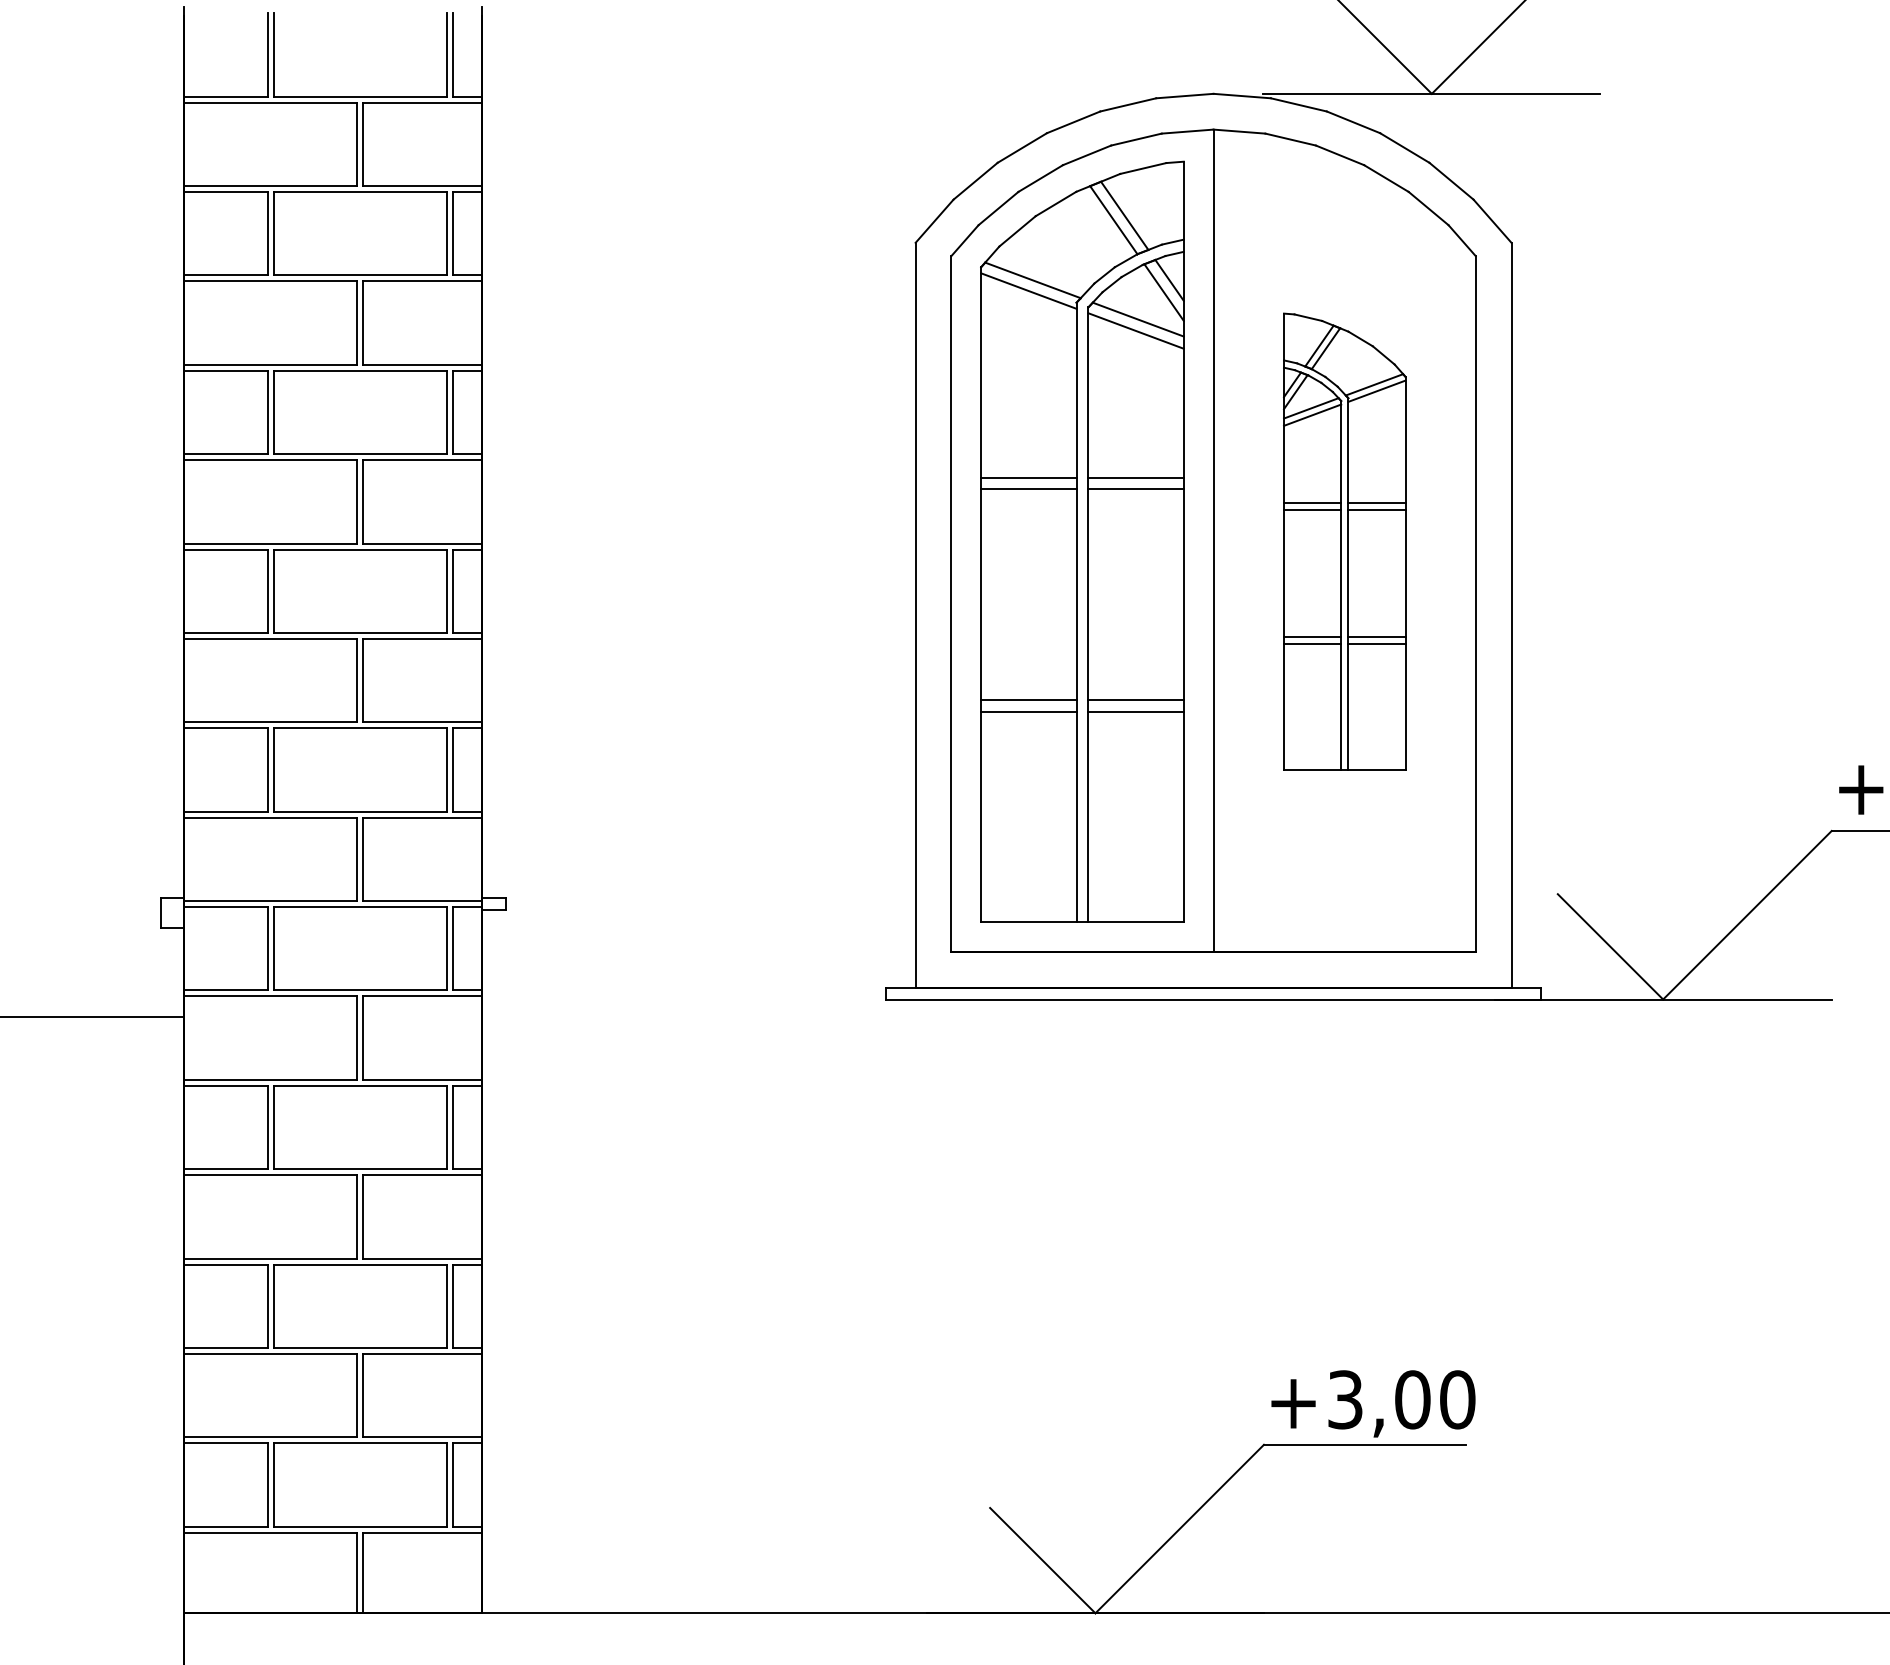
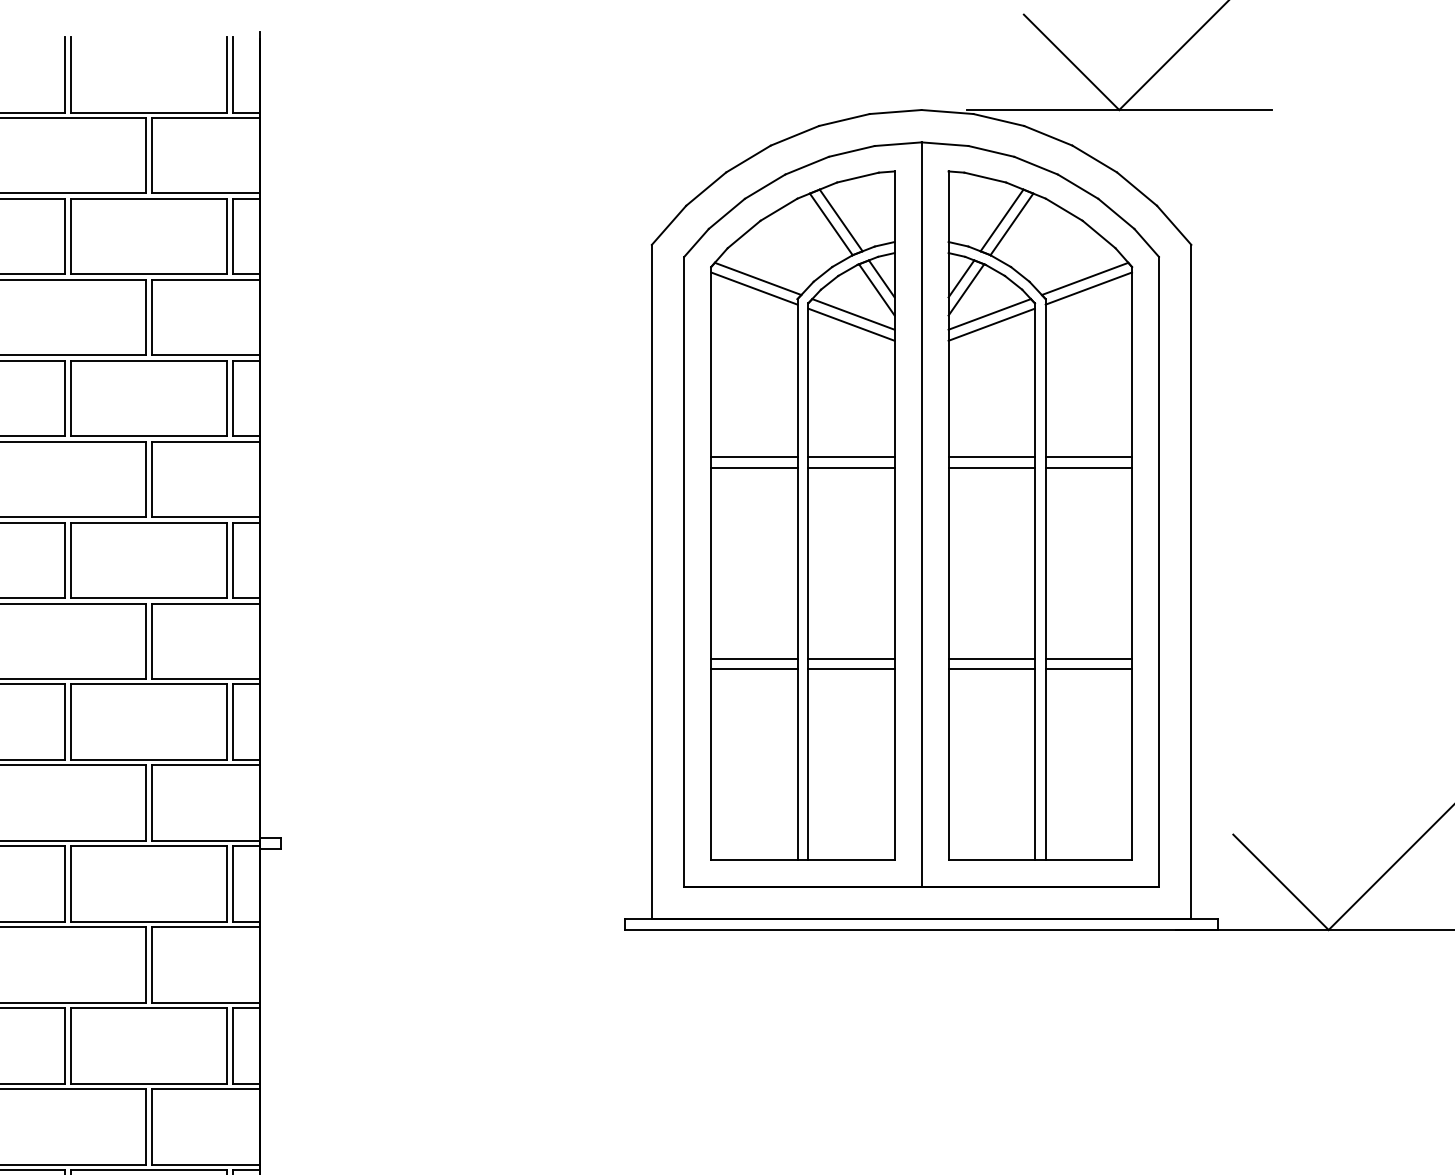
part: (1344, 541) -> (1040, 515), size x1.67

